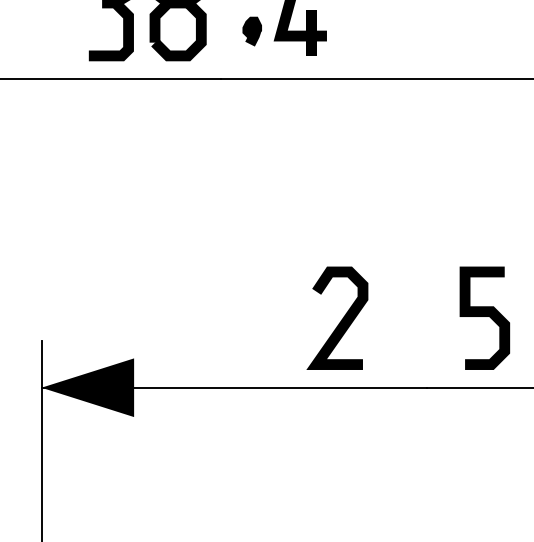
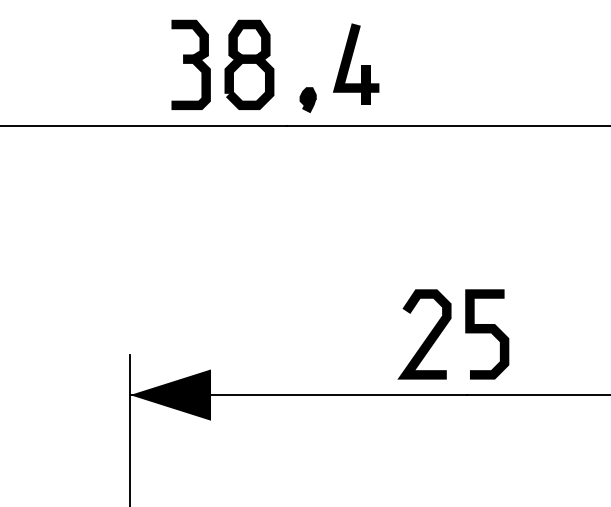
part: (251, 30) -> (307, 99), moved
curve: (485, 317) -> (487, 333), moved
curve: (340, 320) -> (427, 336), moved

